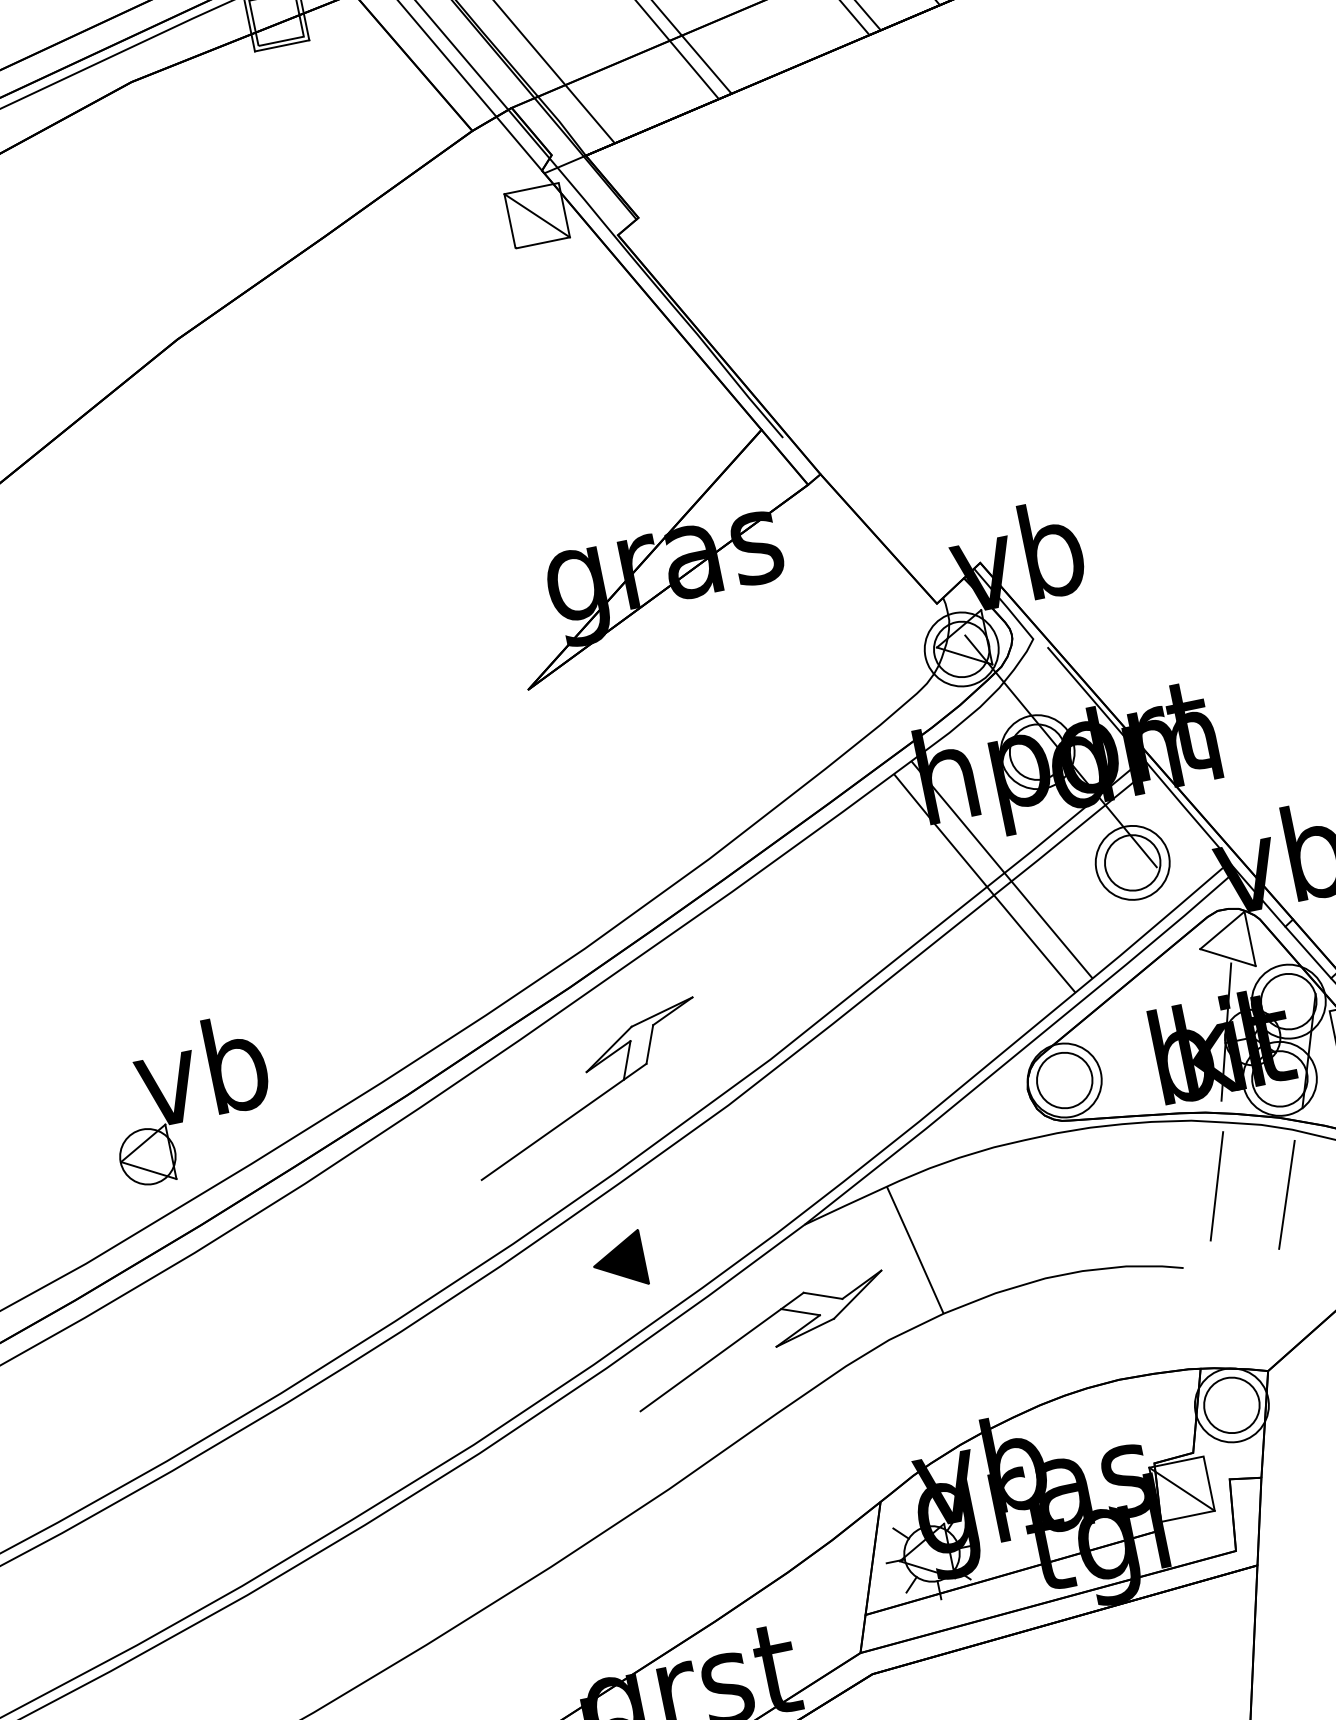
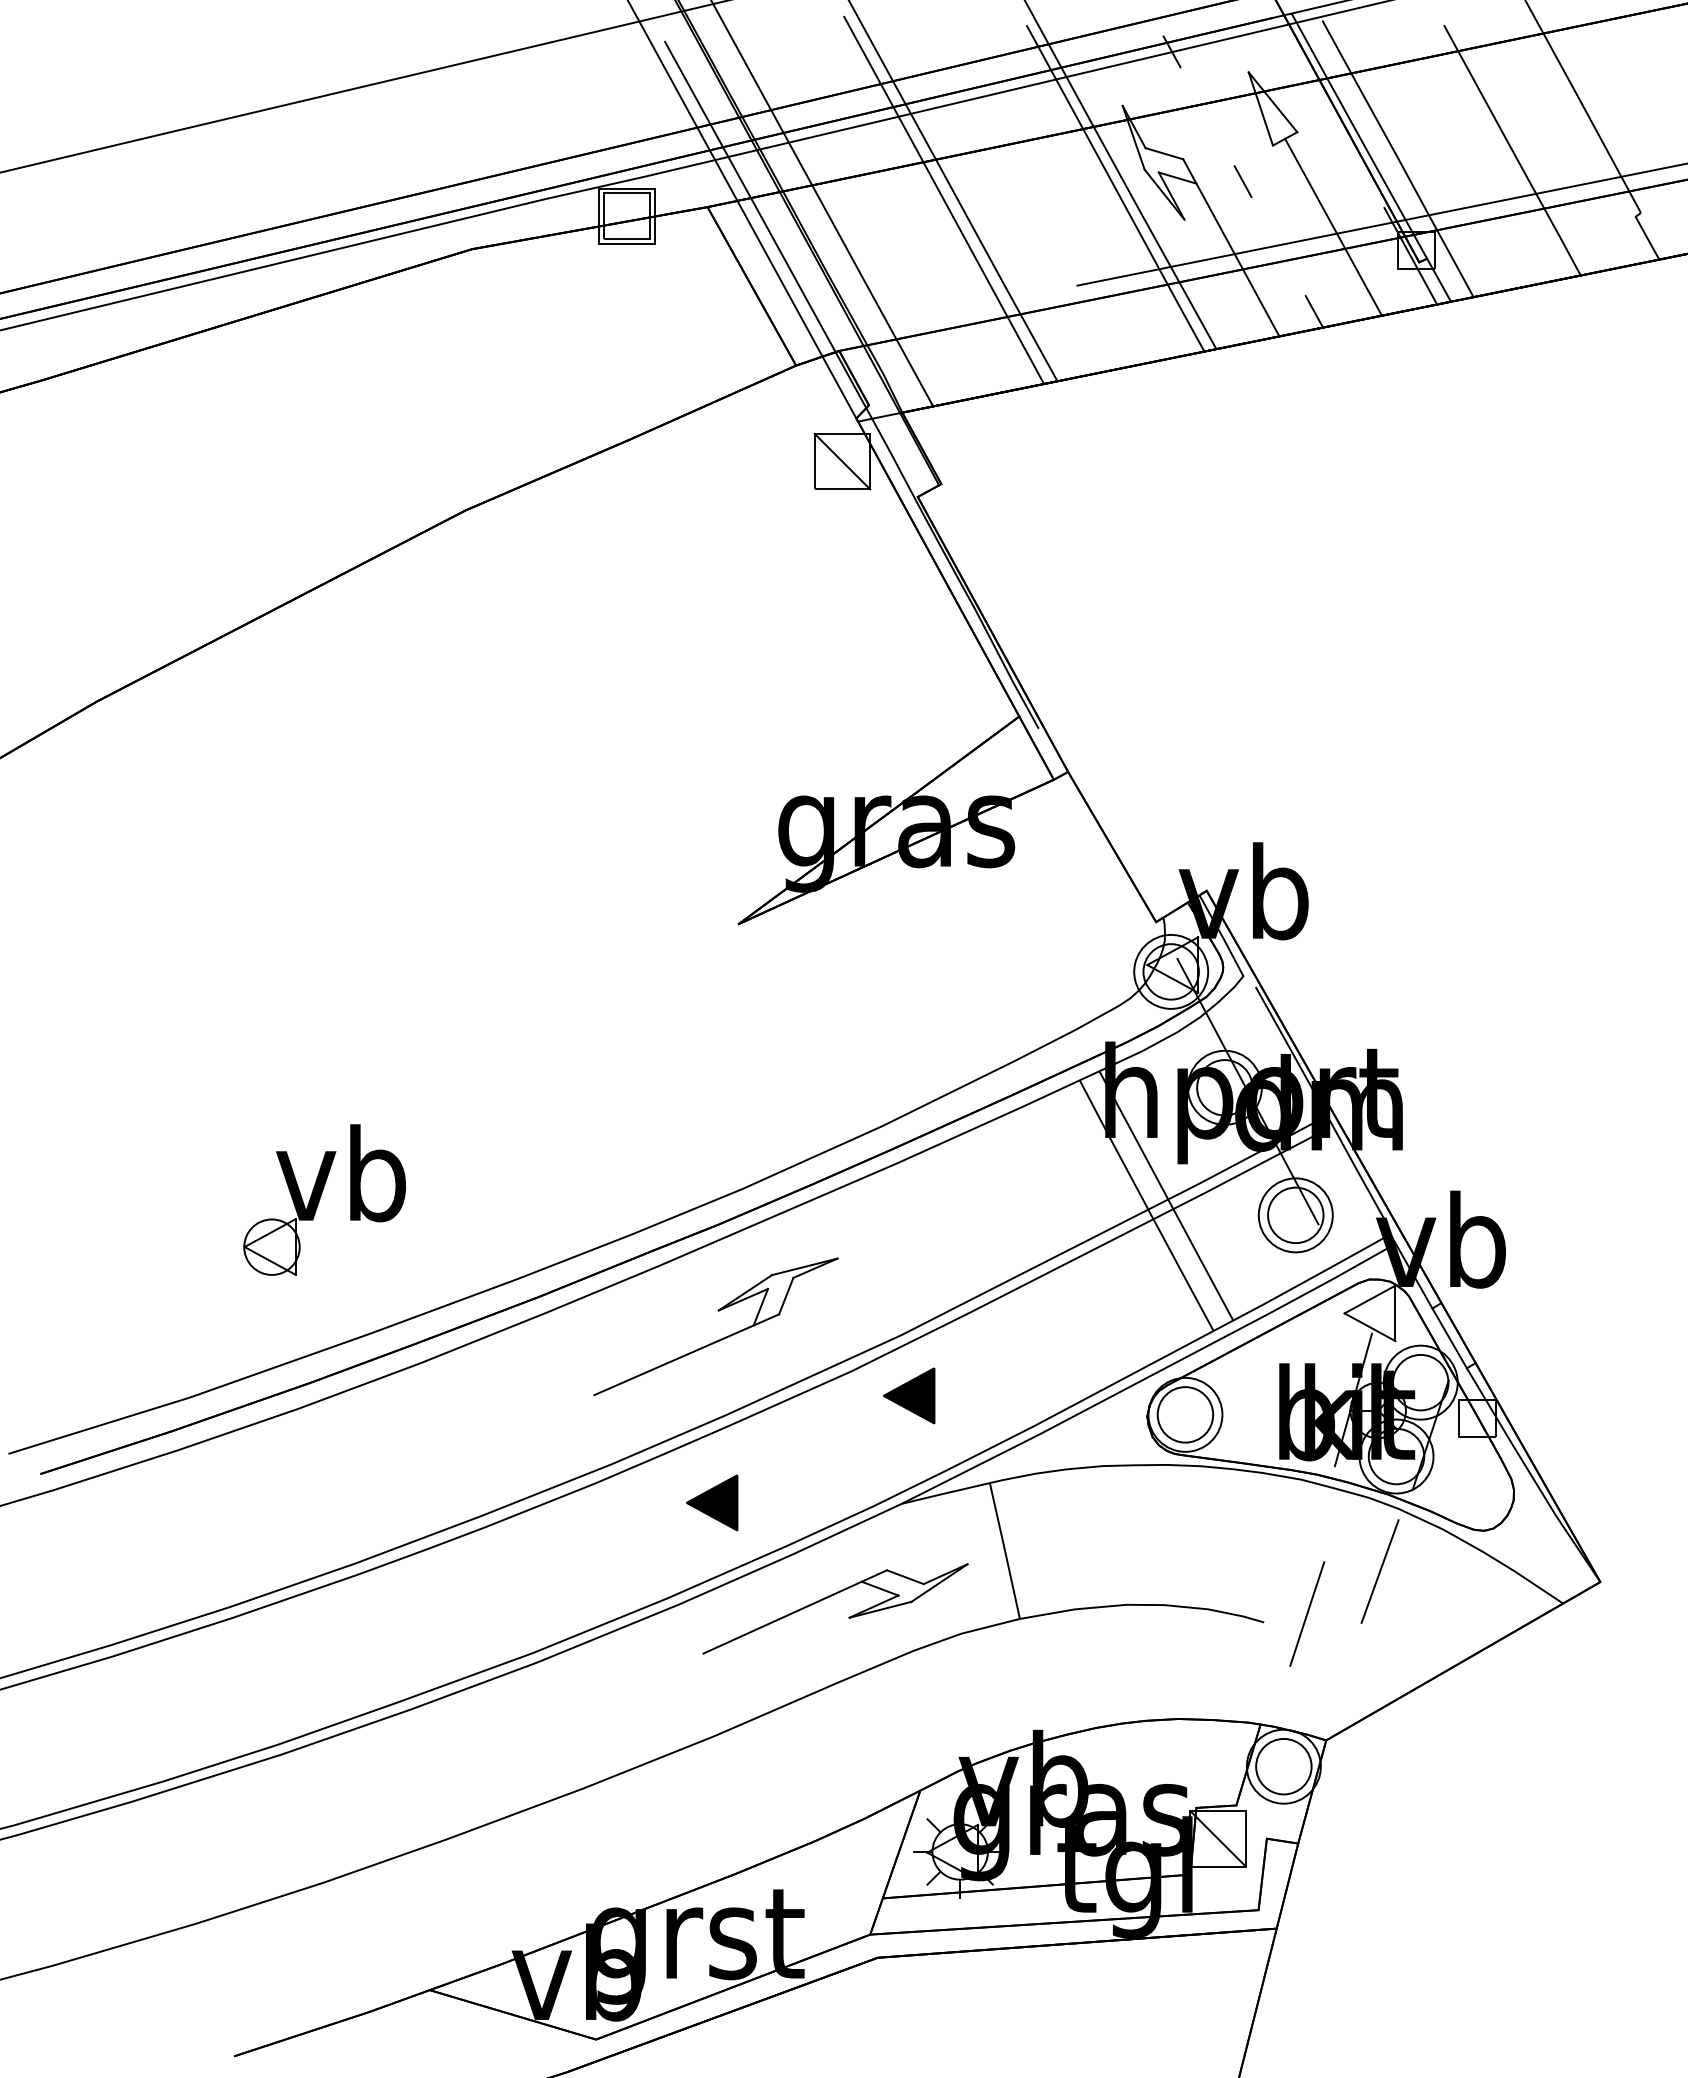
part: (189, 1099) -> (324, 1199), moved
part: (790, 1117) -> (909, 1395), added
line: (1217, 1185) -> (1307, 1613), moved

